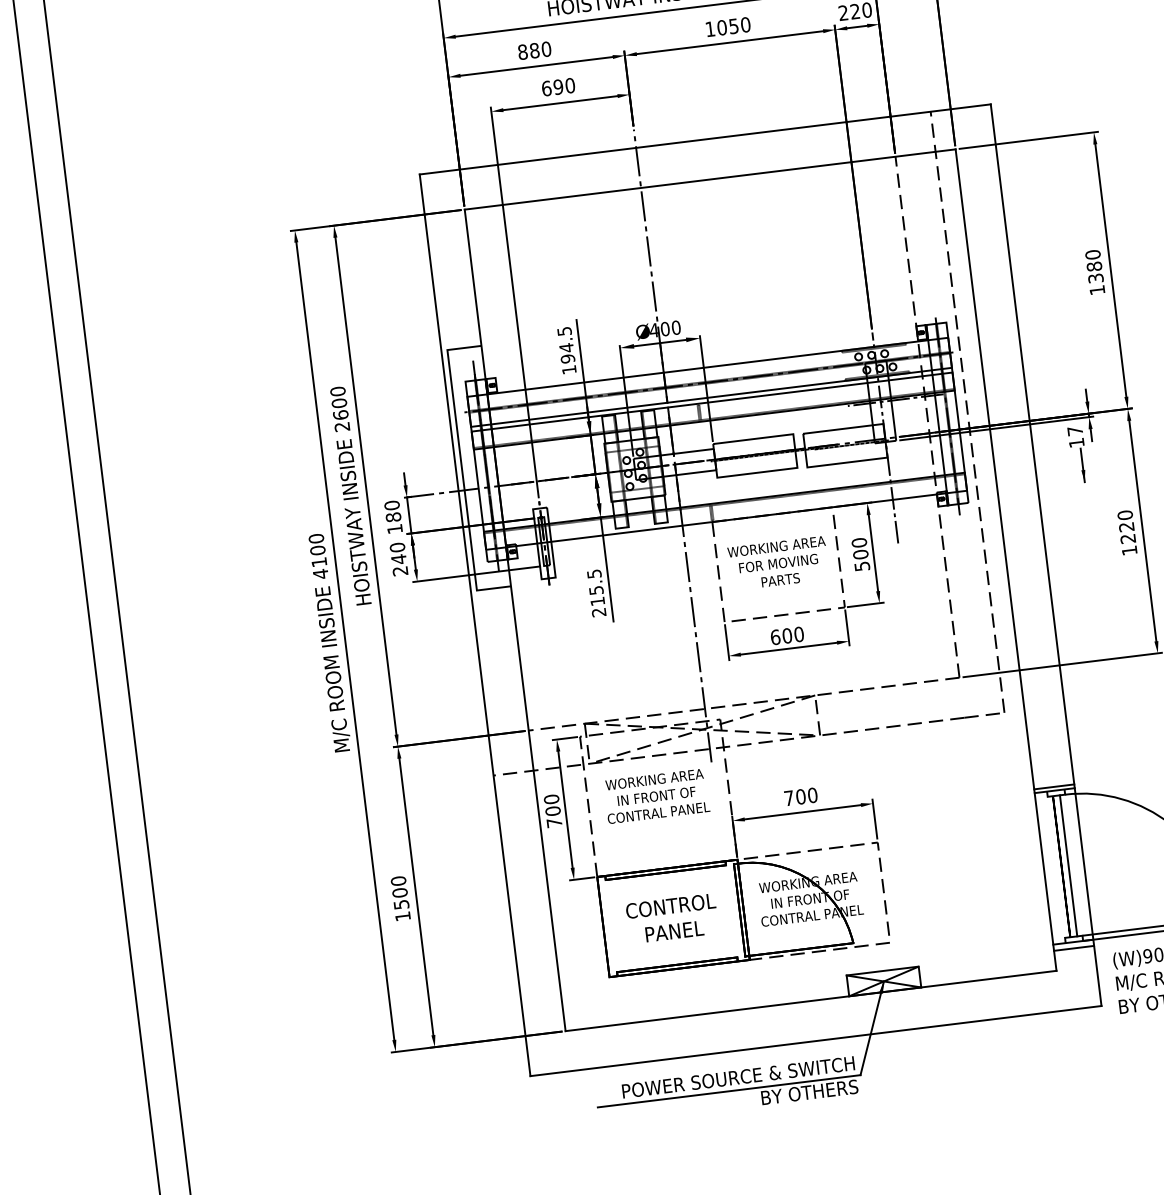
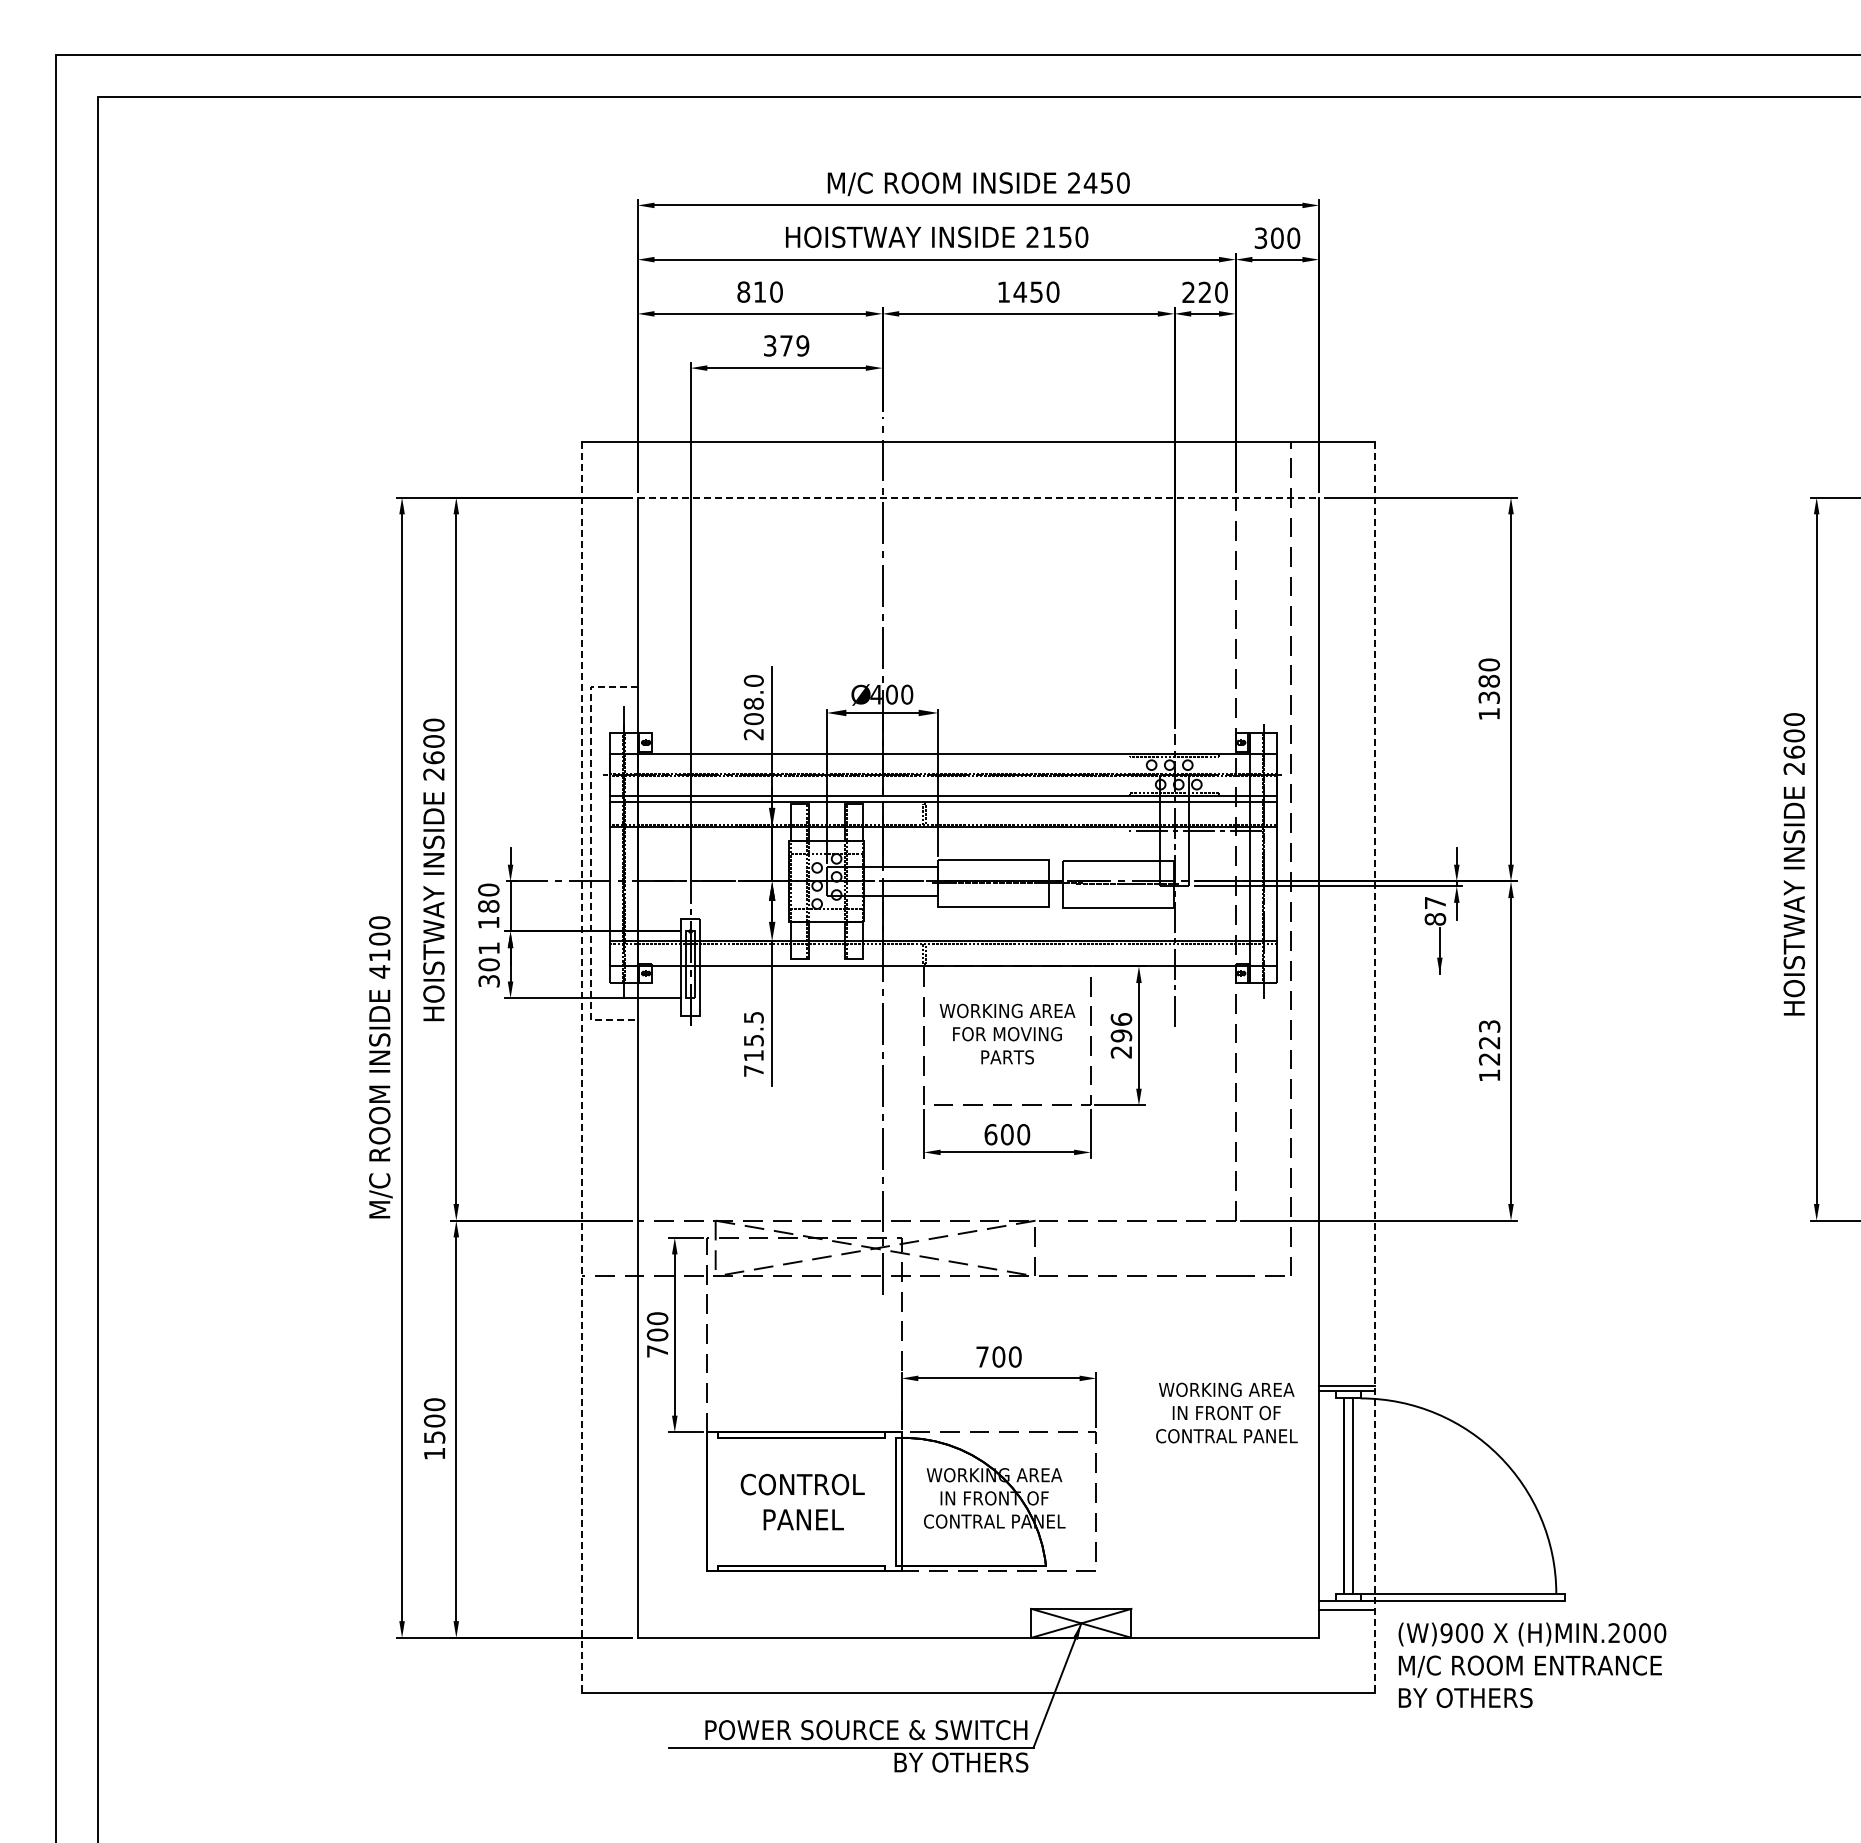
text: (721, 27) -> (1019, 291), 1050 -> 1450
text: (534, 50) -> (759, 291), 880 -> 810
text: (558, 86) -> (786, 345), 690 -> 379
line: (710, 179) -> (978, 497), solid -> dashed
text: (566, 350) -> (753, 707), 194.5 -> 208.0
text: (1076, 443) -> (1435, 919), 17 -> 87
line: (462, 470) -> (590, 853), solid -> dashed
text: (1125, 515) -> (1489, 1026), 1220 -> 1223
text: (860, 554) -> (1121, 1035), 500 -> 296
line: (1045, 555) -> (1374, 1067), solid -> dashed
text: (398, 559) -> (488, 964), 240 -> 301
text: (598, 612) -> (753, 1070), 215.5 -> 715.5
line: (475, 625) -> (582, 1067), solid -> dashed
text: (656, 795) -> (1226, 1412), moved

